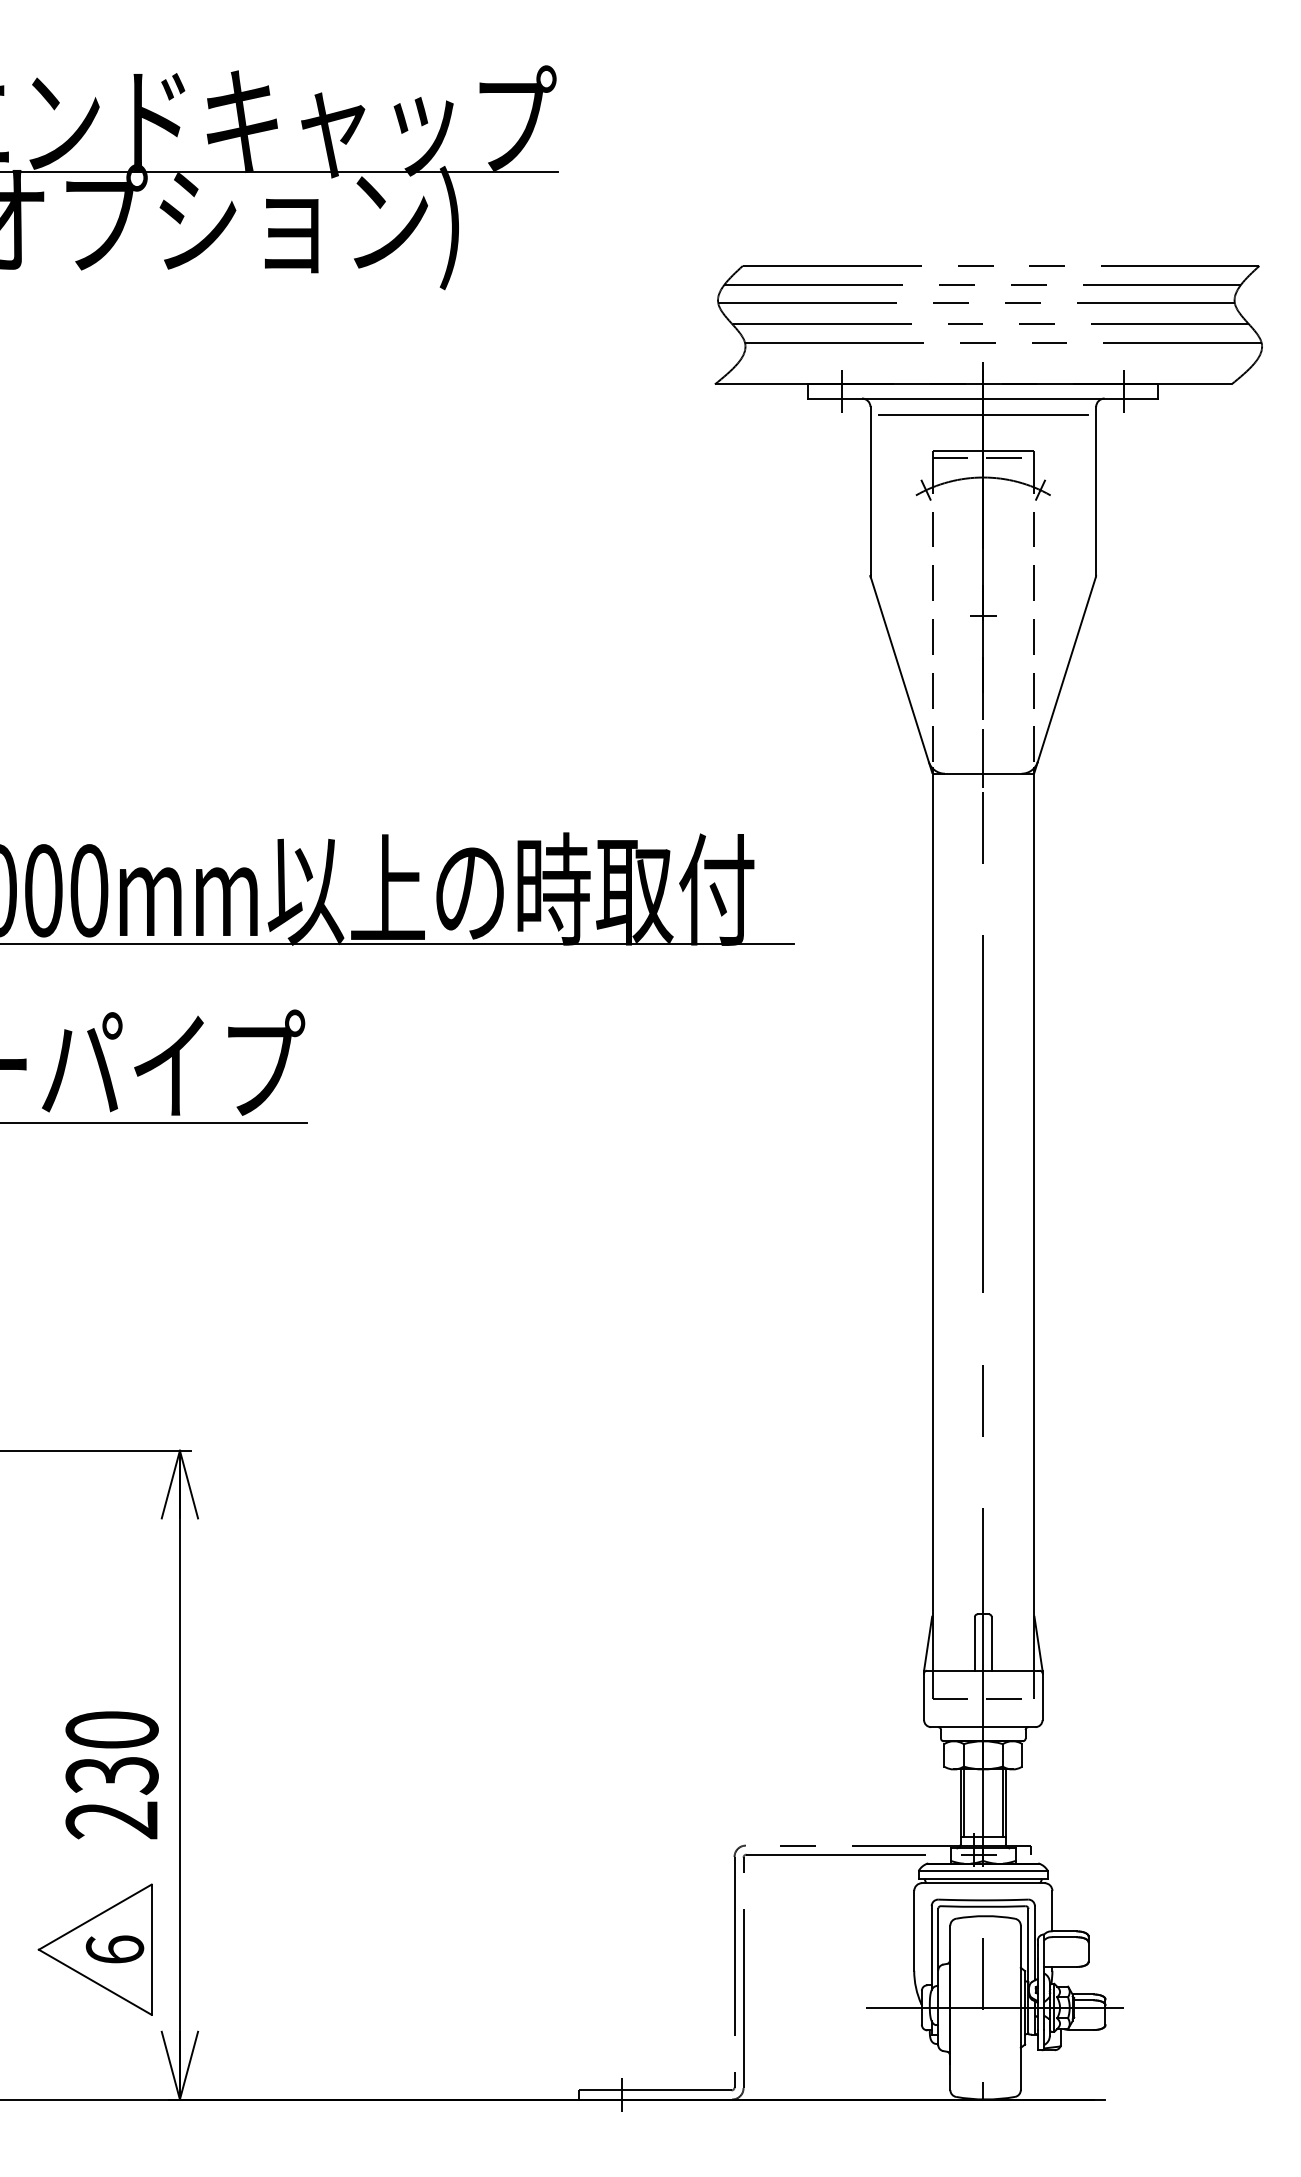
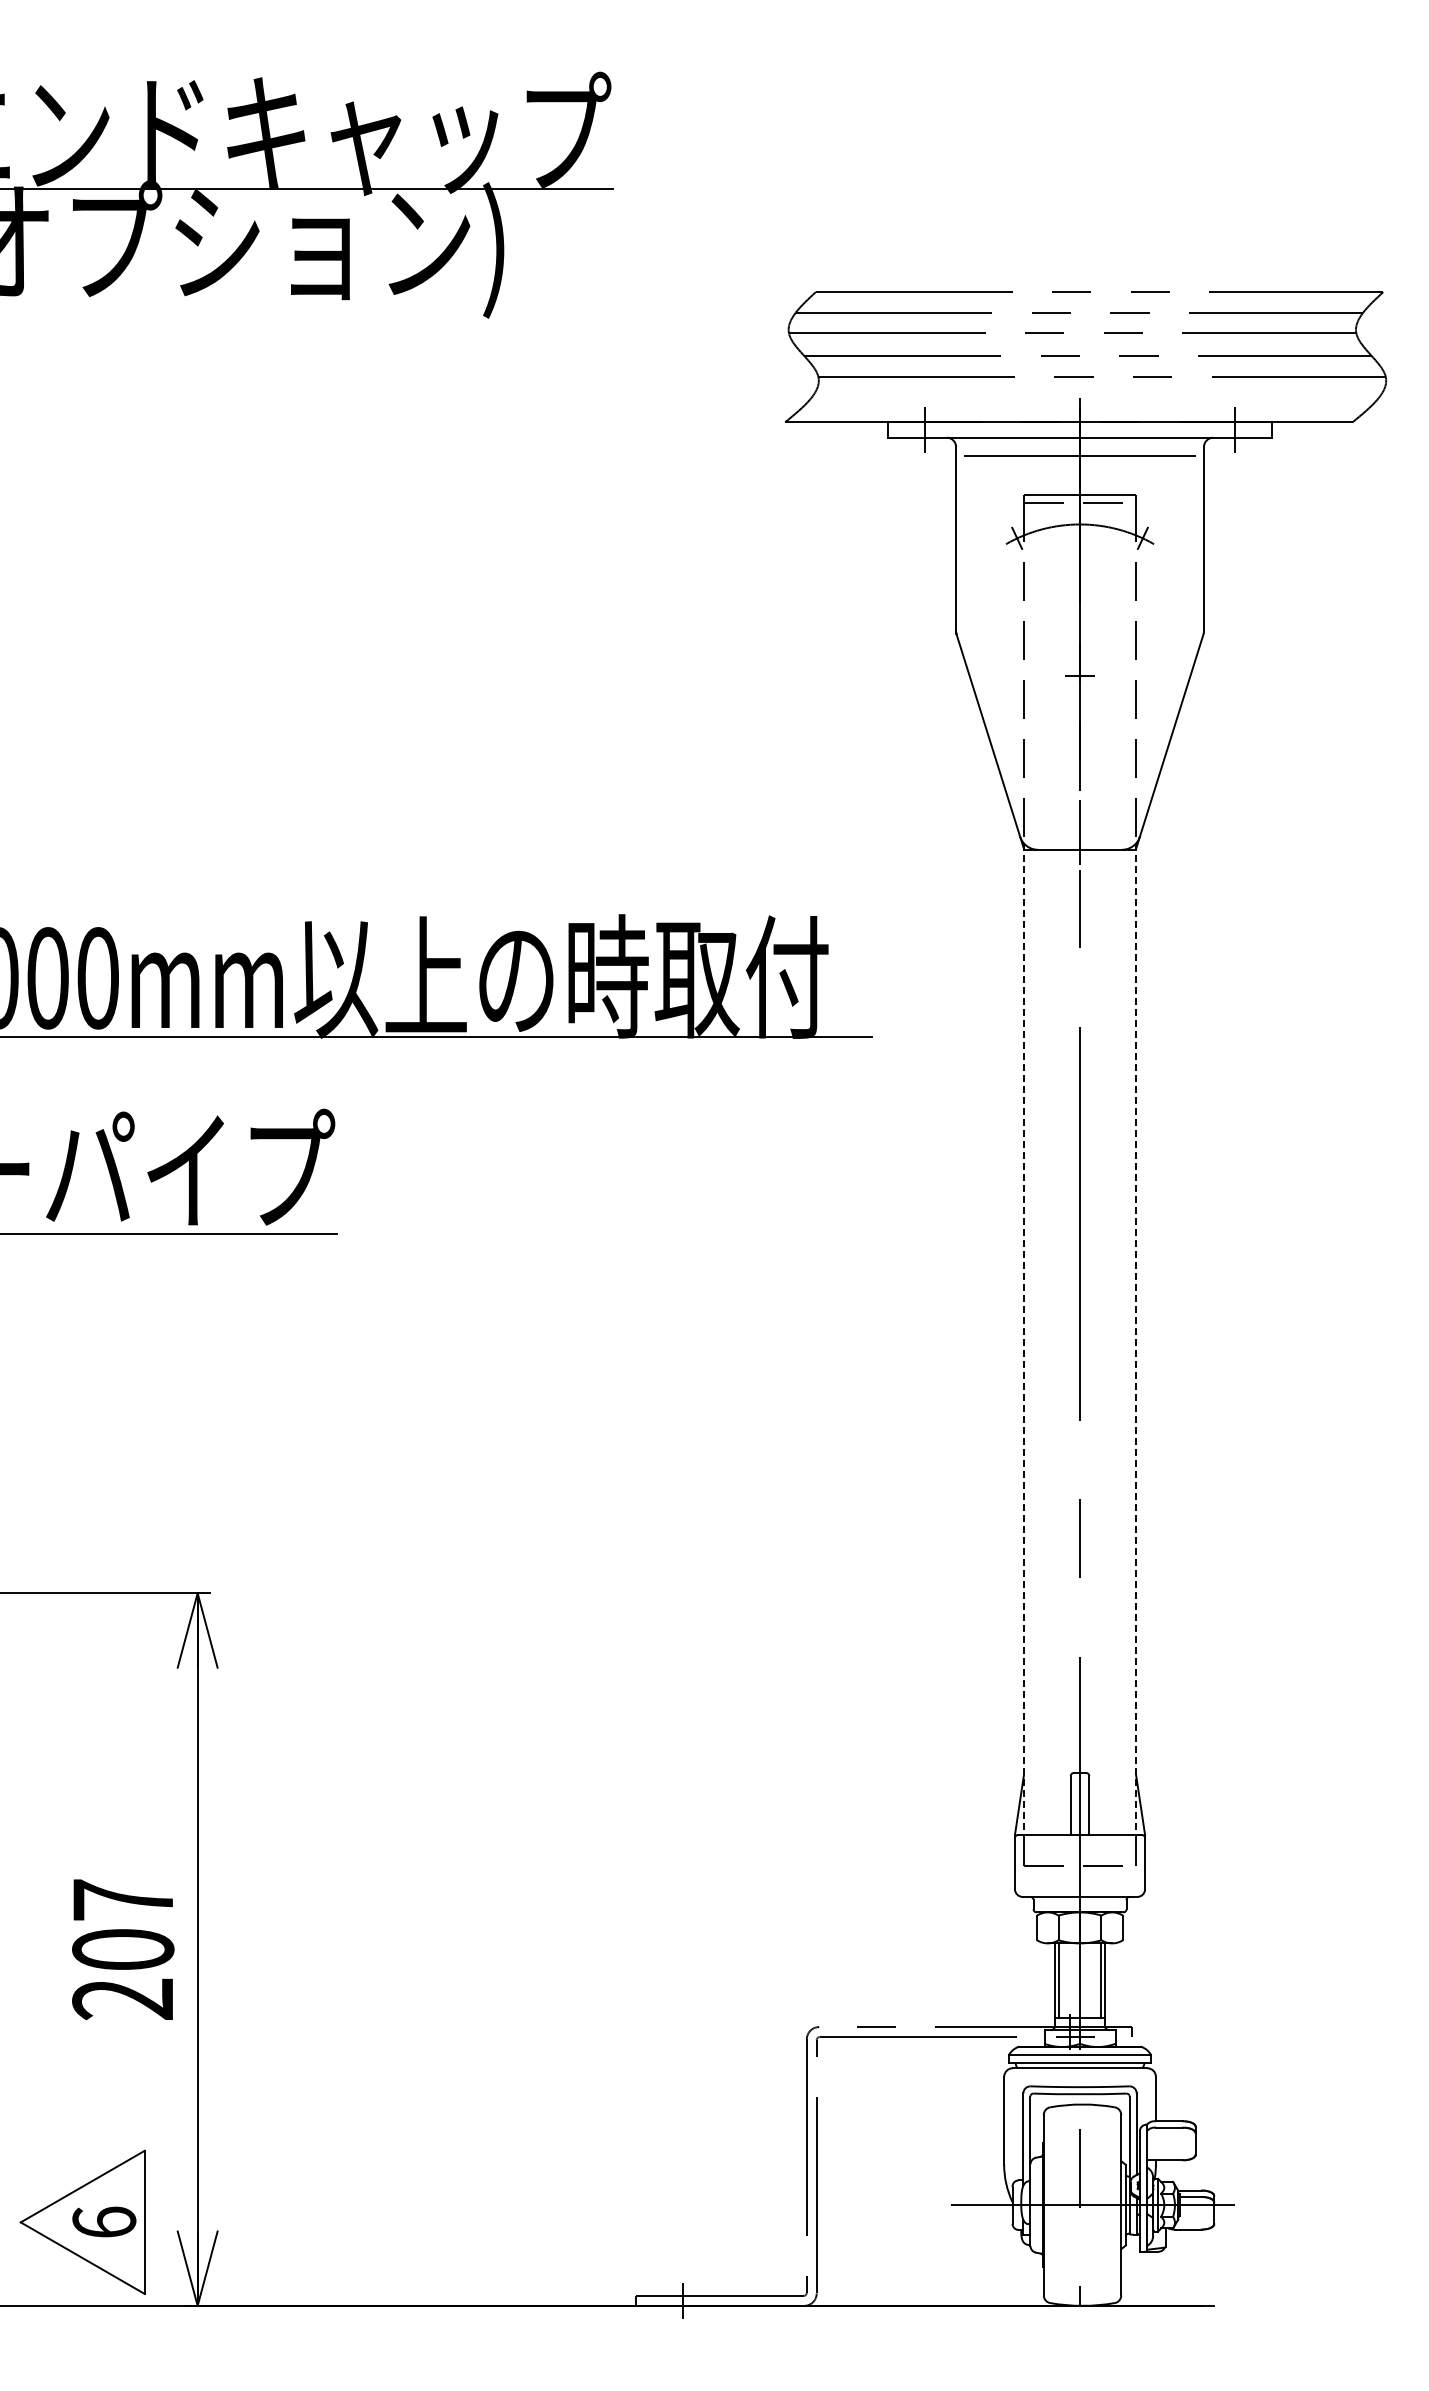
line: (932, 1219) -> (1024, 1339), solid -> dashed
line: (1033, 1219) -> (1135, 1339), solid -> dashed
text: (112, 1753) -> (123, 1925), 230 -> 207
part: (95, 1948) -> (82, 2221), moved

